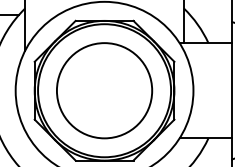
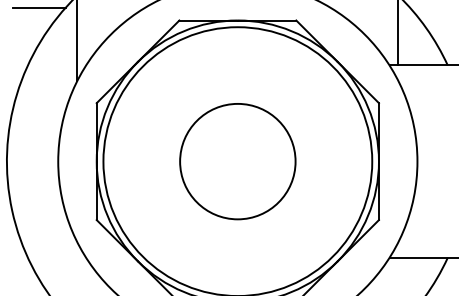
circle: (104, 90) -> (237, 161), size x0.6

